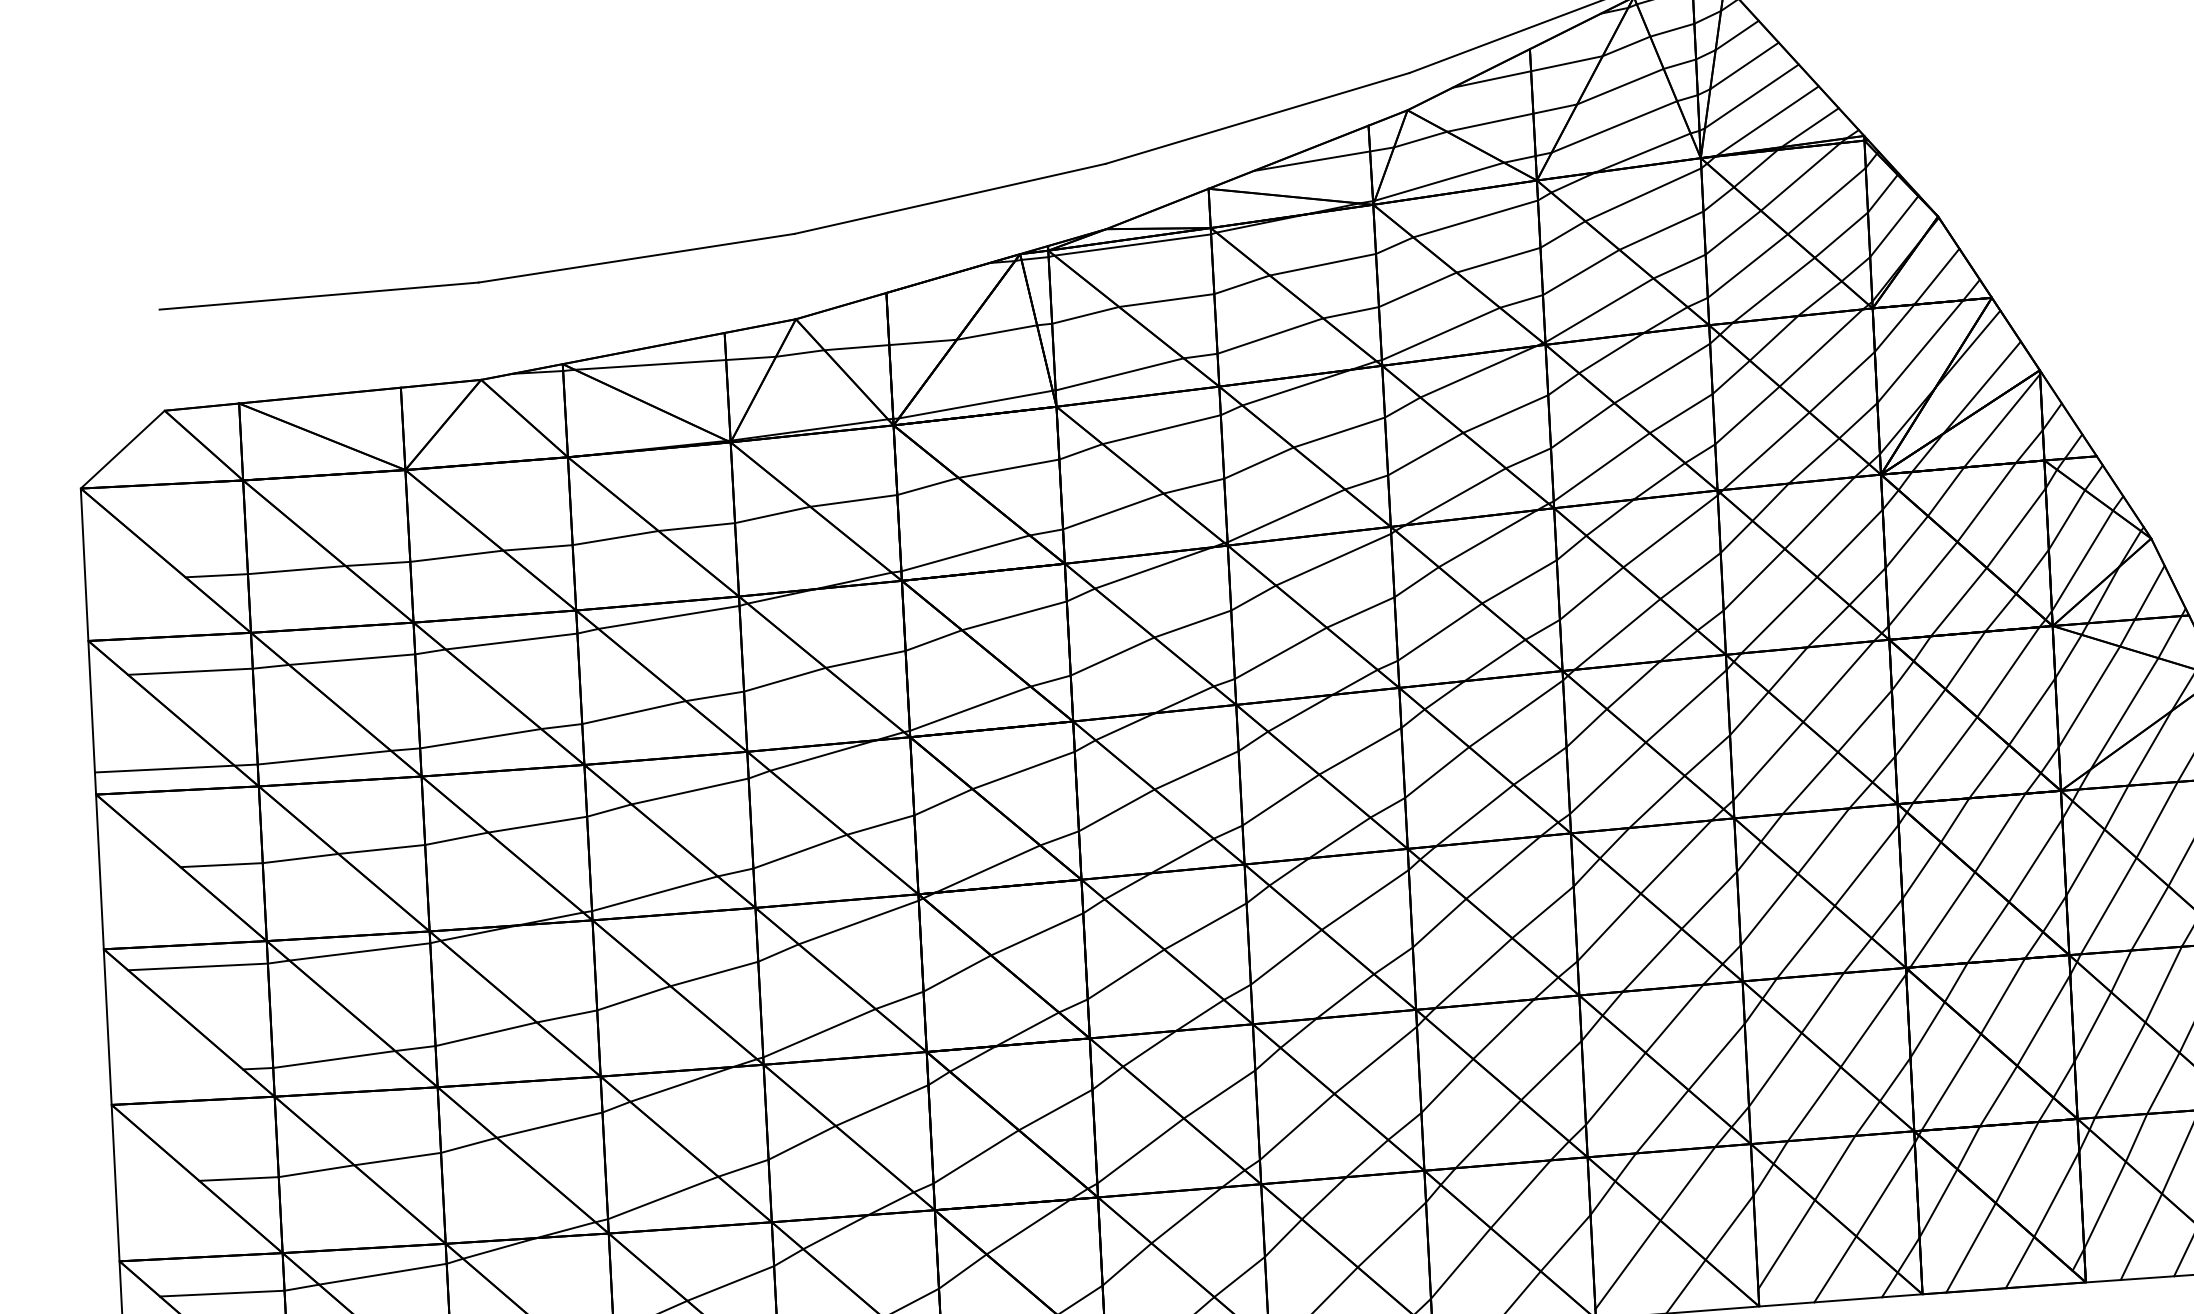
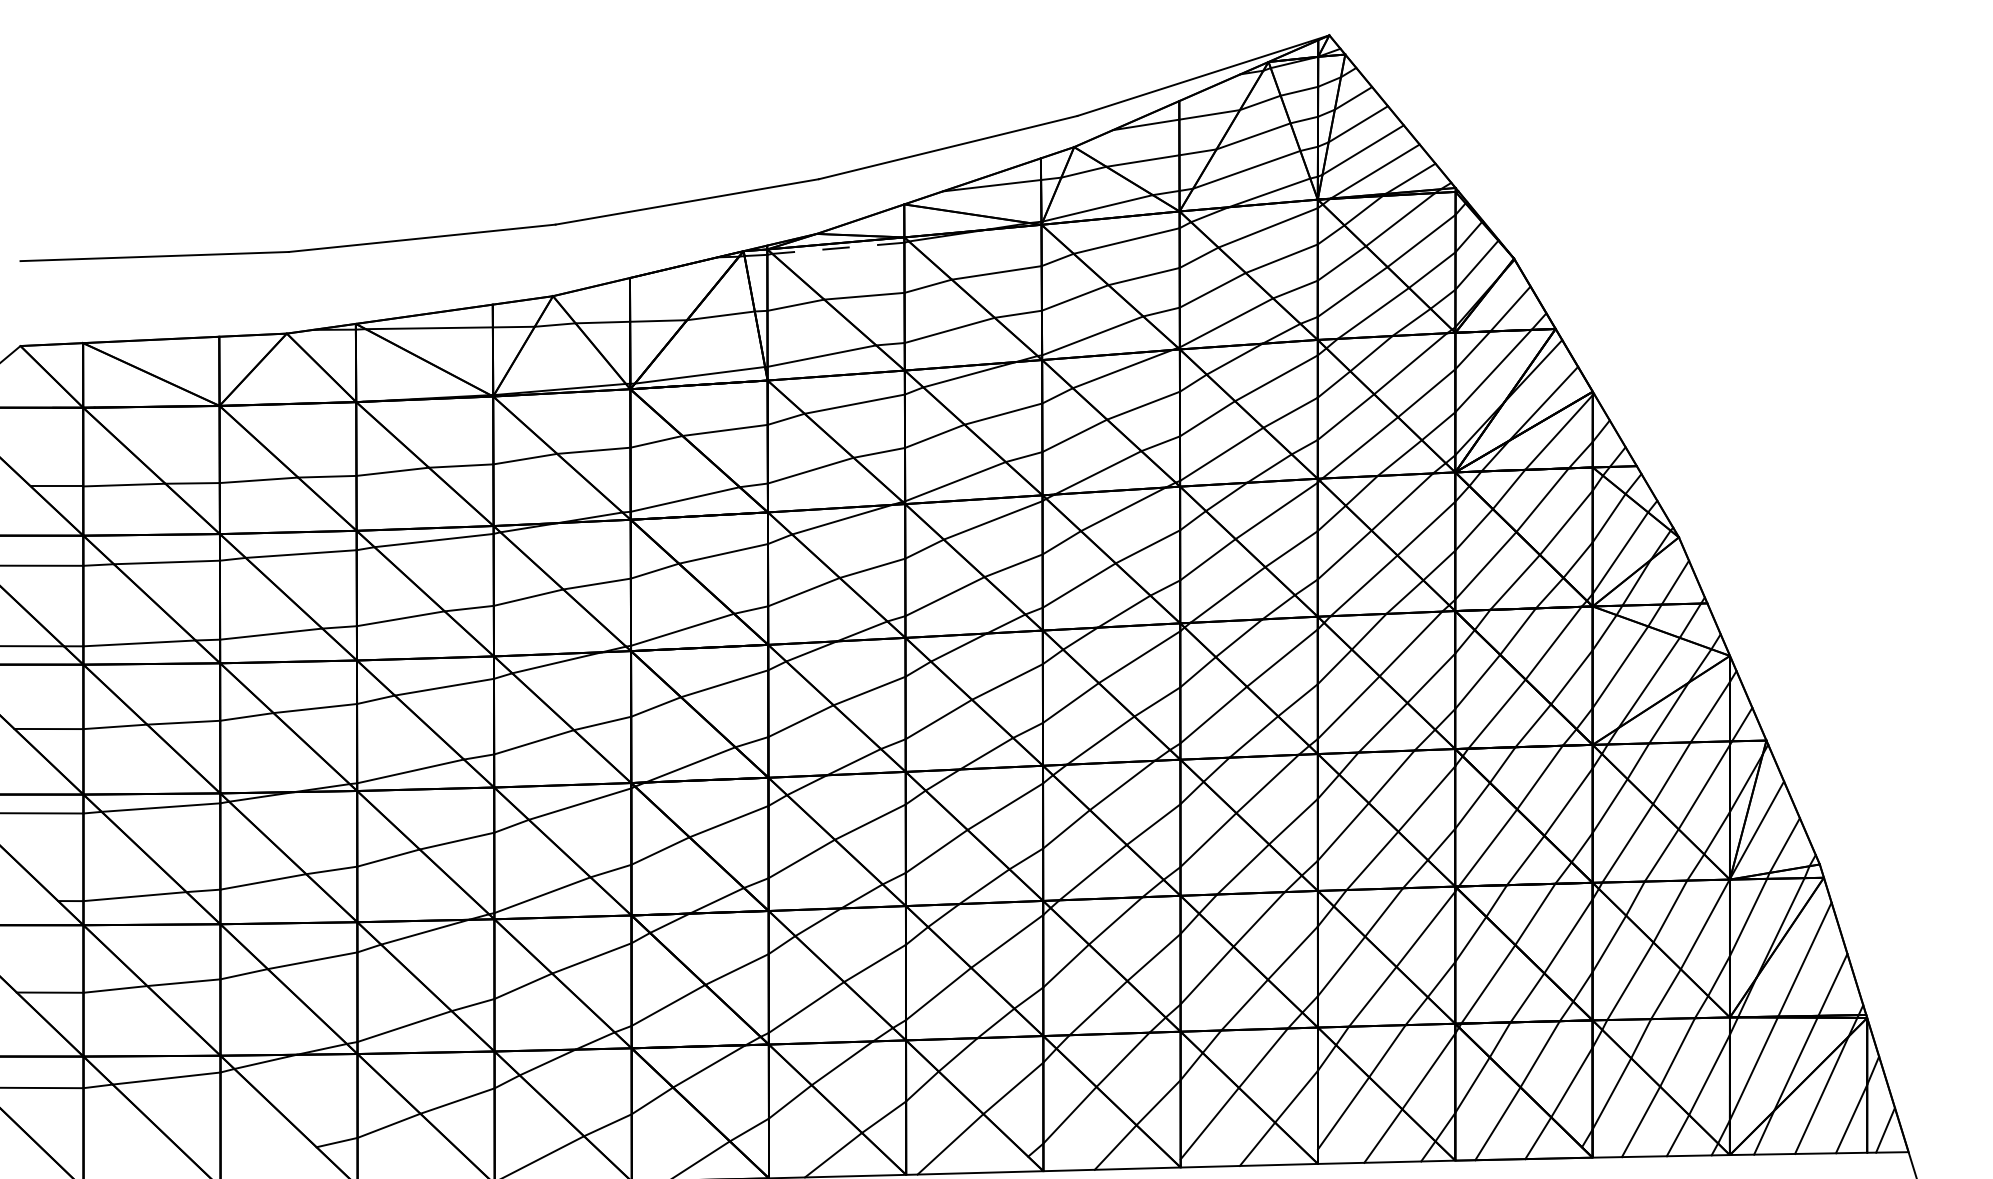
line: (1131, 245) -> (837, 248), solid -> dashed

